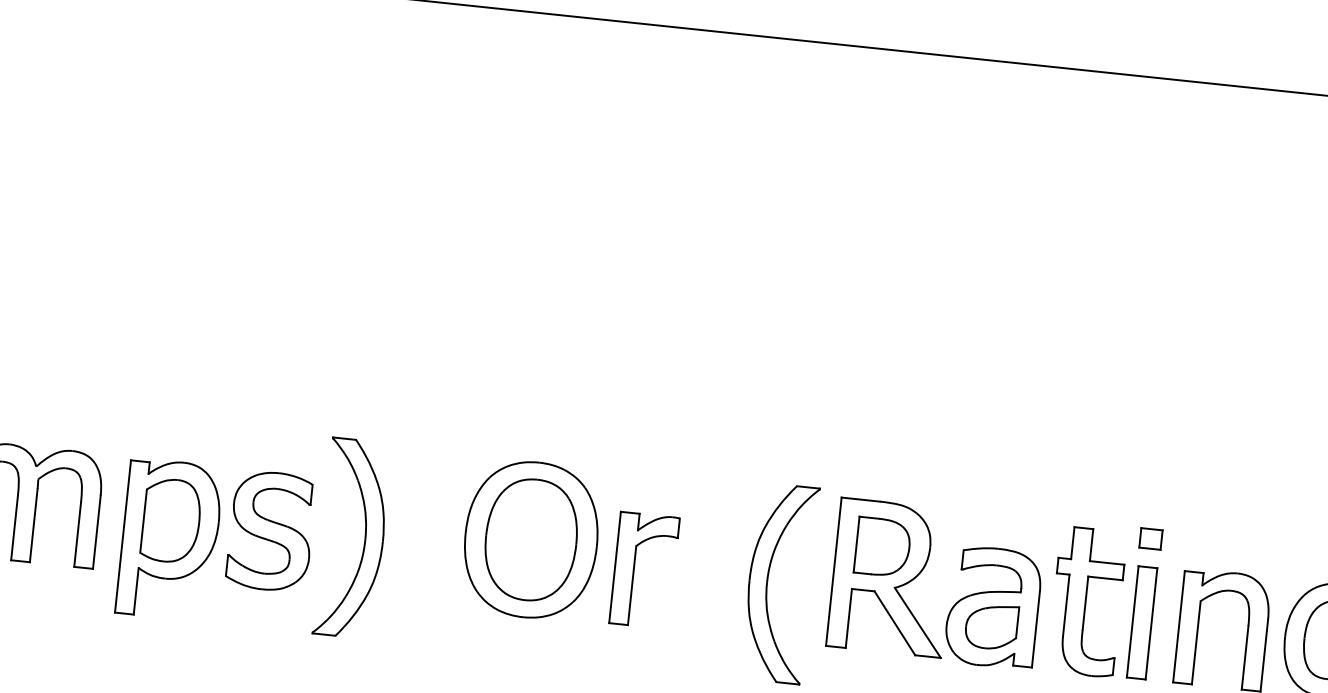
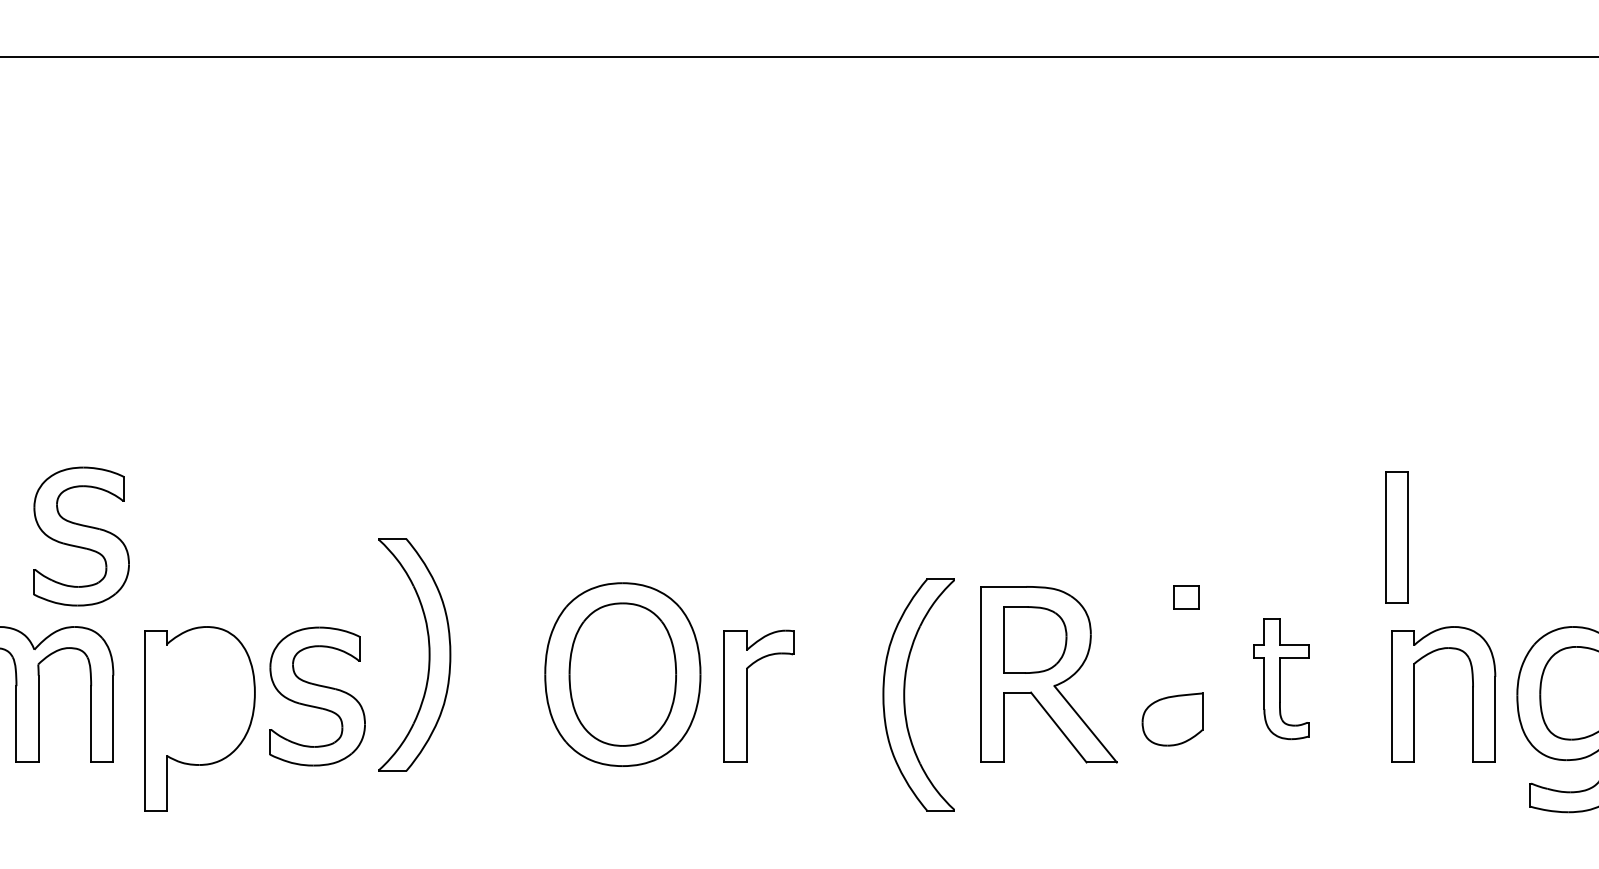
part: (86, 375) -> (81, 536), added
part: (171, 520) -> (199, 696), removed
part: (364, 539) -> (428, 654), moved
part: (1151, 539) -> (1186, 597), moved
part: (1086, 601) -> (1280, 678), size x0.7
part: (992, 607) -> (1171, 696), removed
part: (1141, 622) -> (1396, 537), moved

